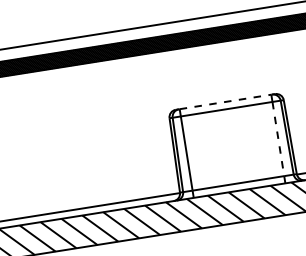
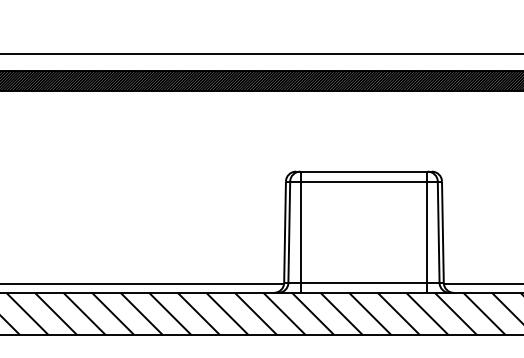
line: (225, 101) -> (363, 171), dashed -> solid
line: (278, 139) -> (426, 232), dashed -> solid

